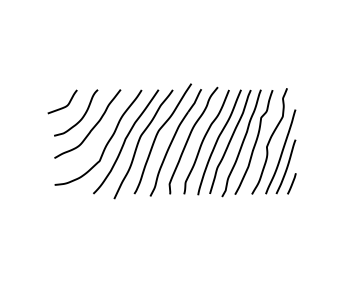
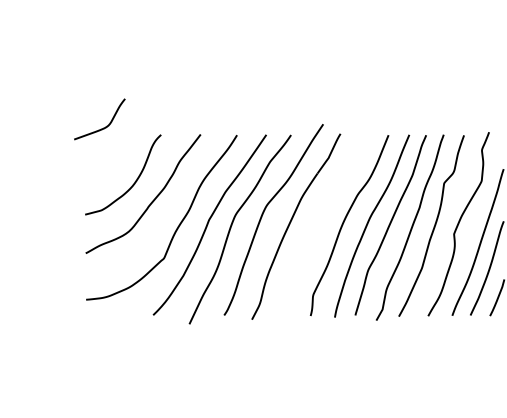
curve: (65, 105) -> (104, 125), moved
curve: (189, 138) -> (319, 219), removed

